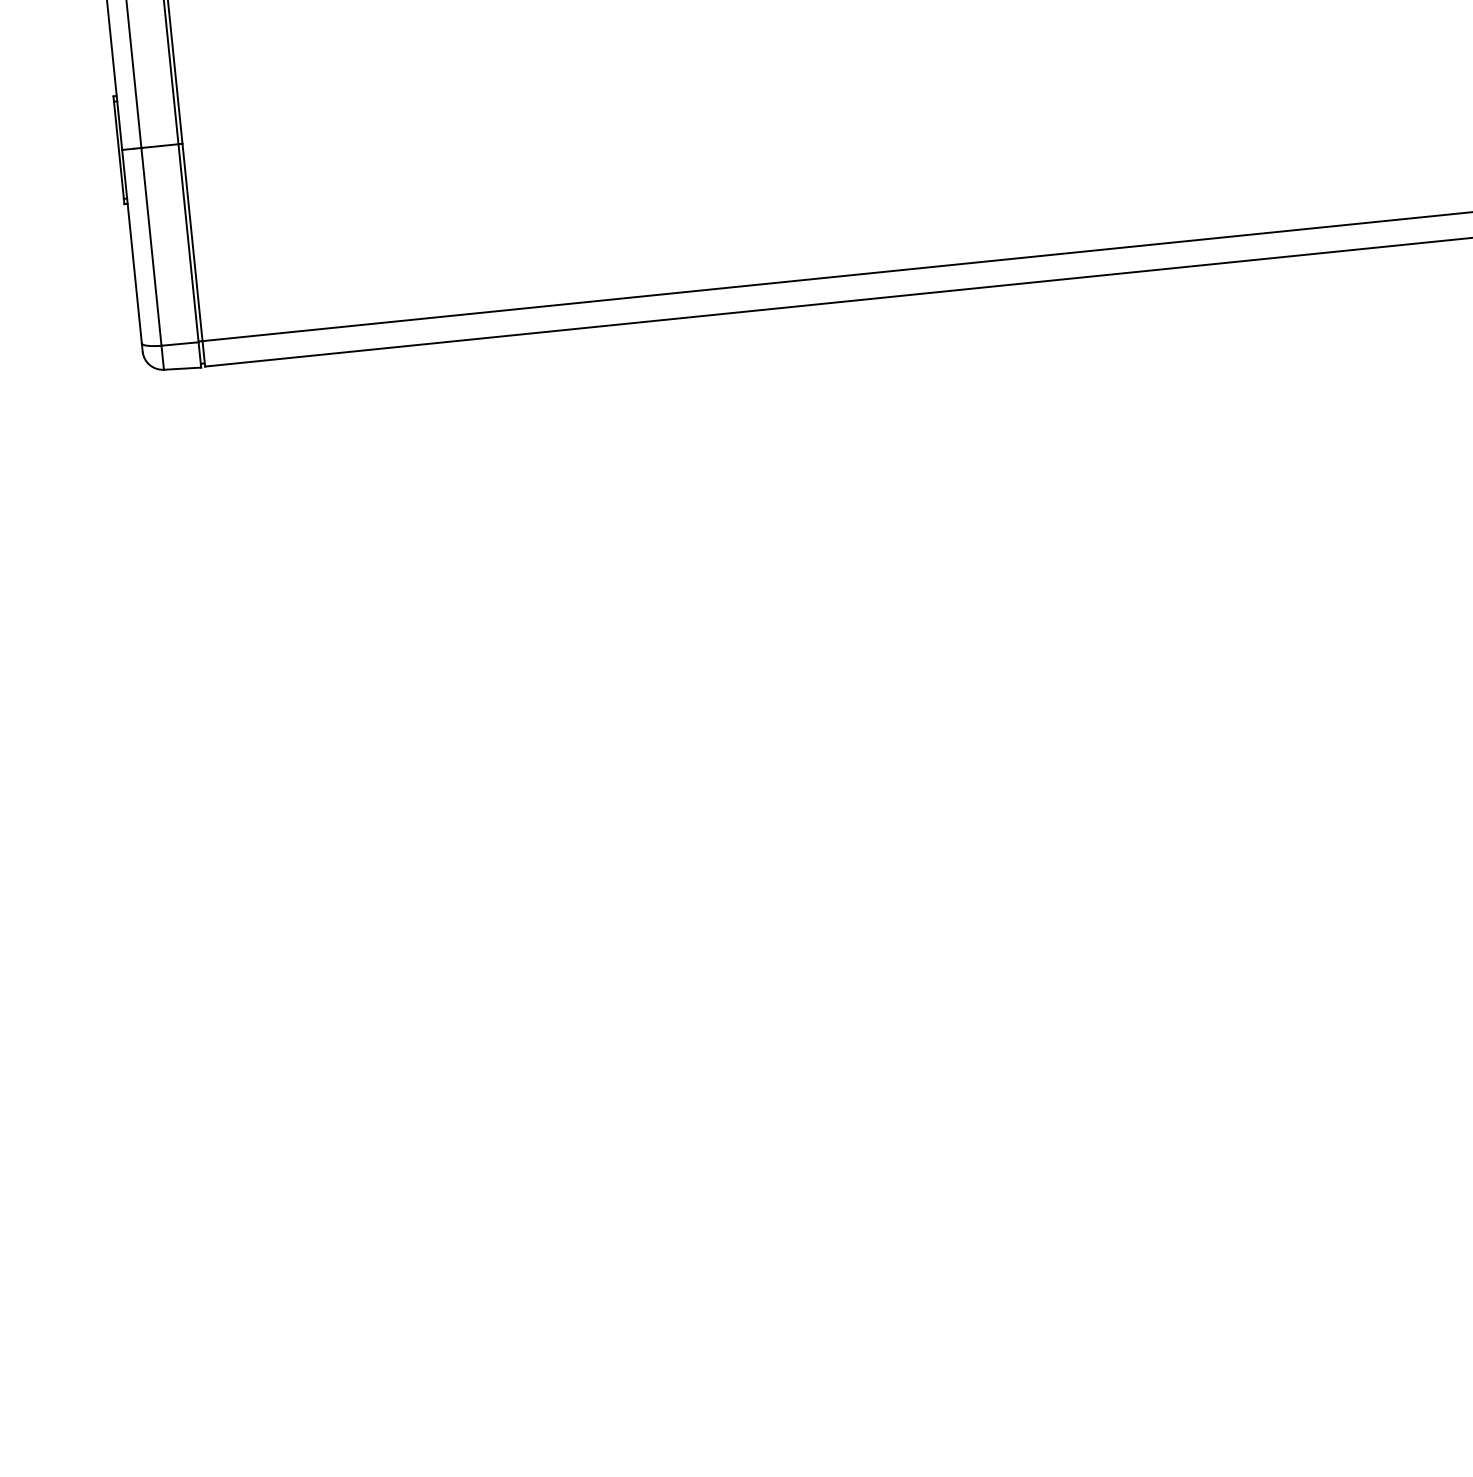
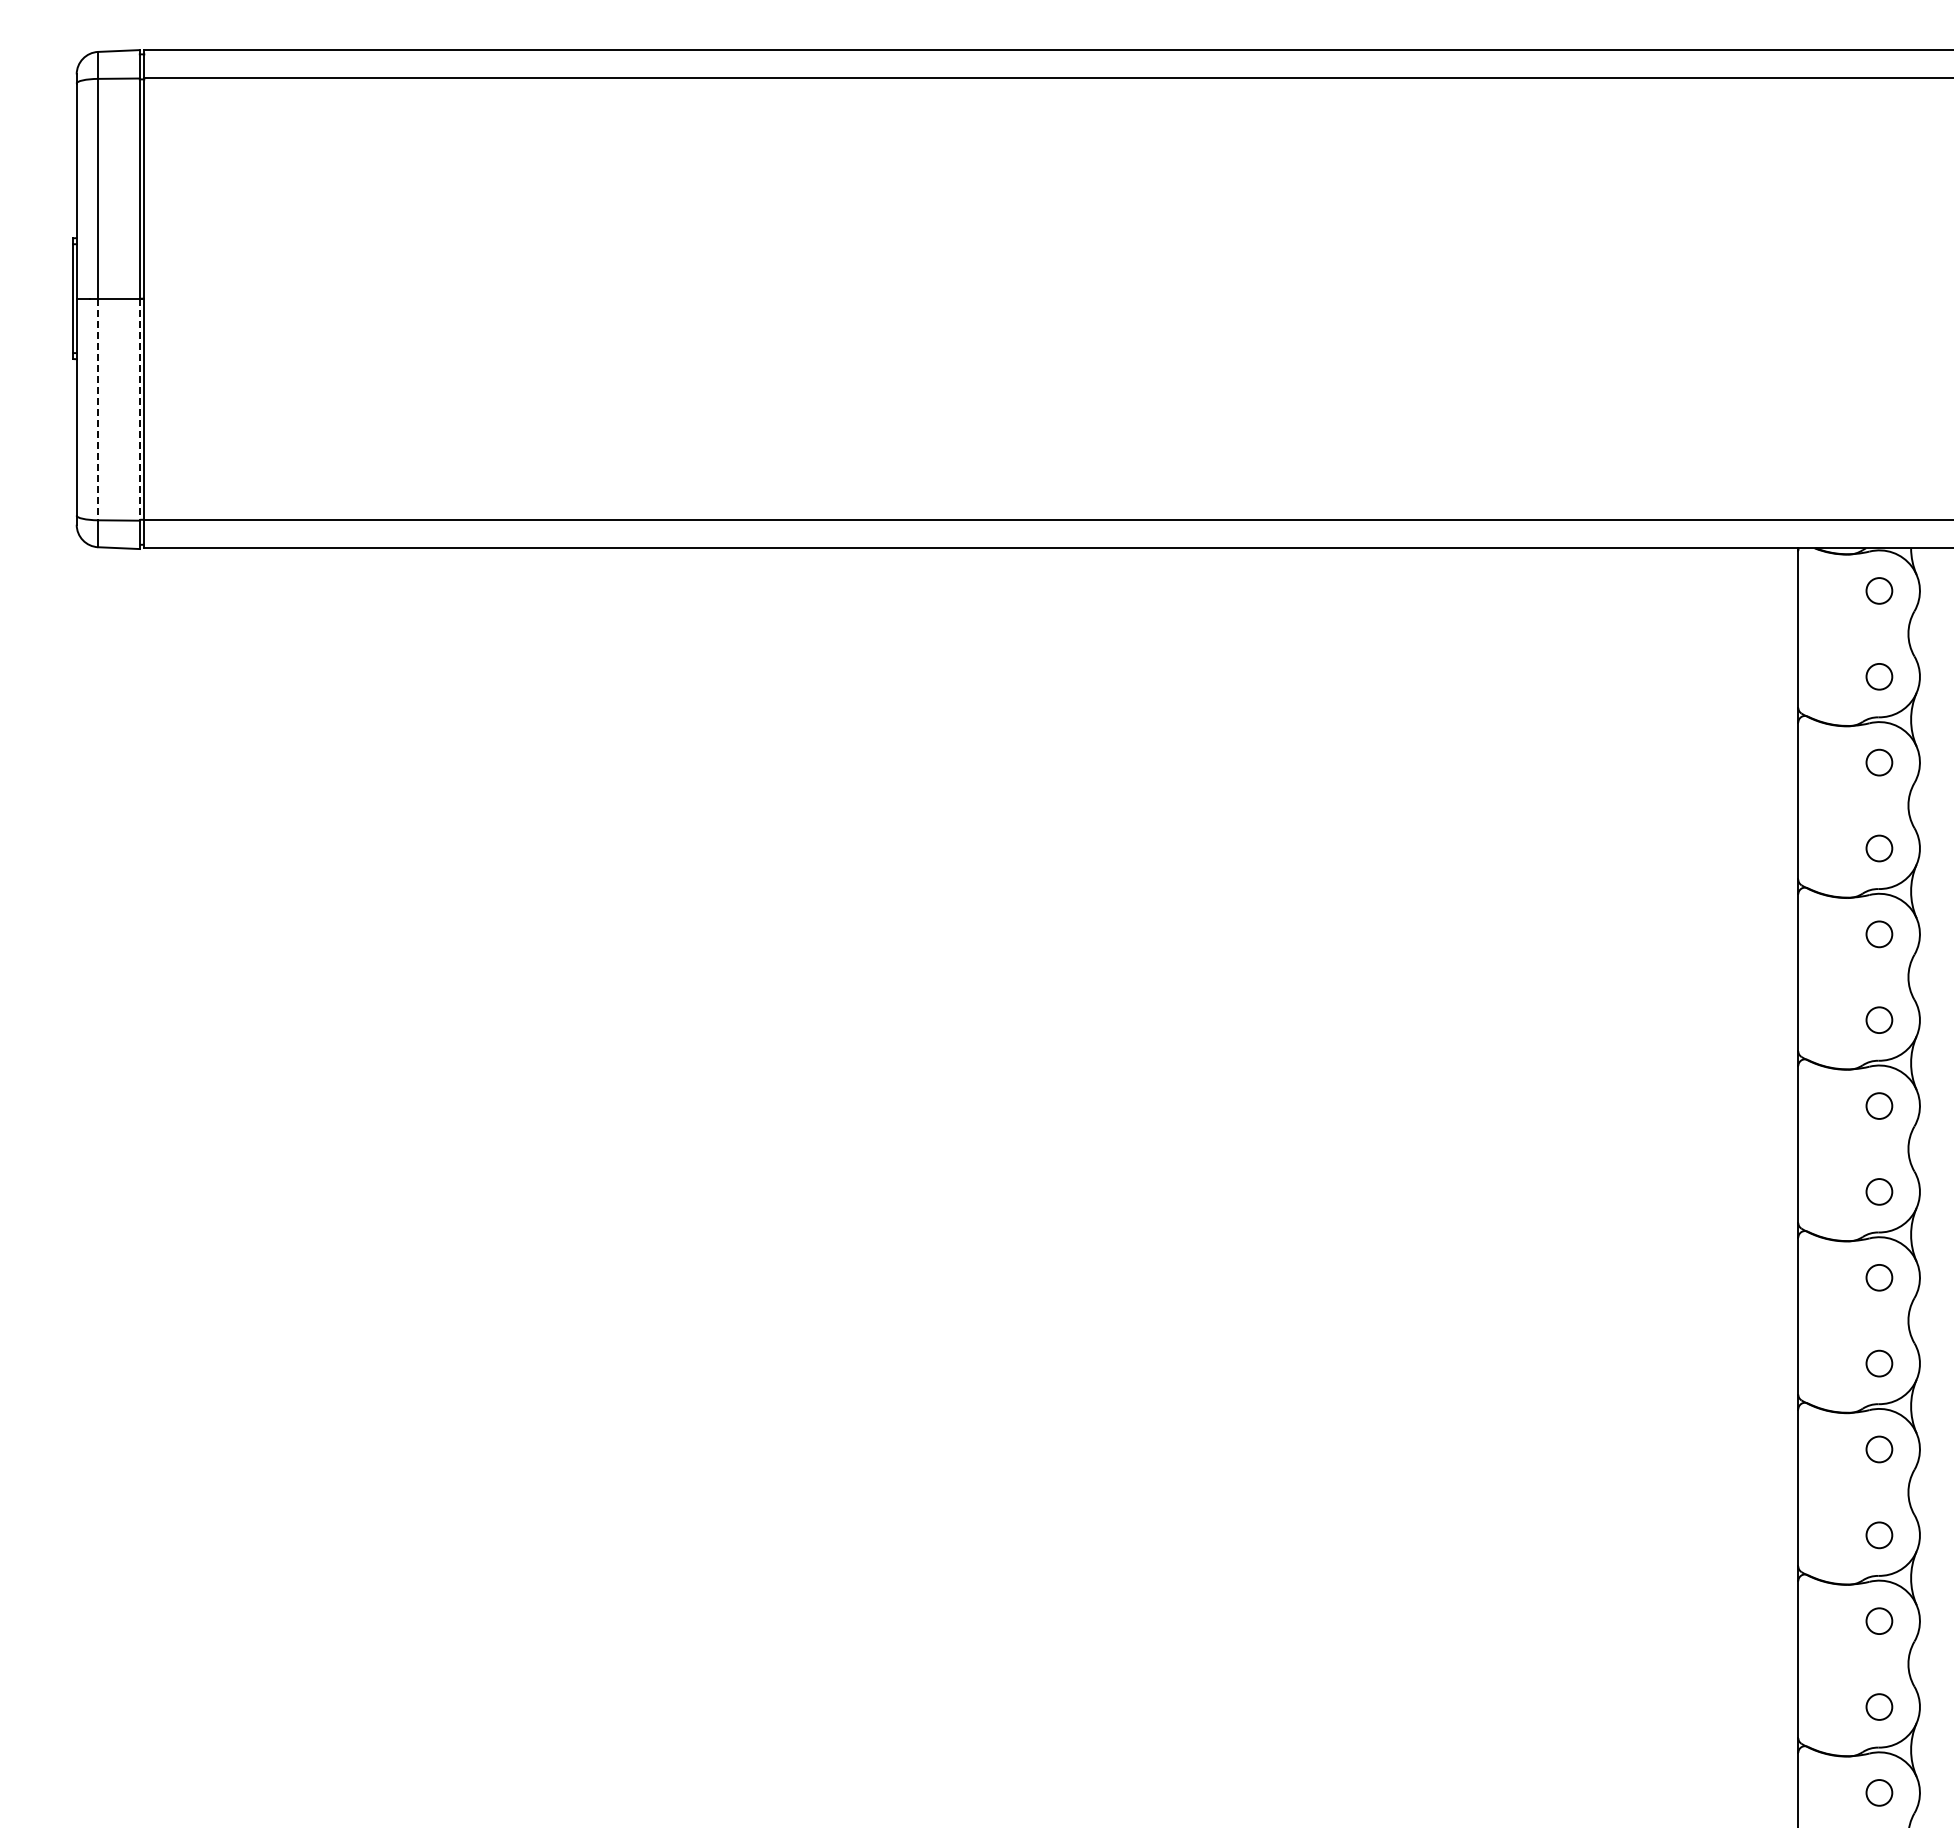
line: (188, 244) -> (139, 410), solid -> dashed
line: (151, 246) -> (98, 409), solid -> dashed

